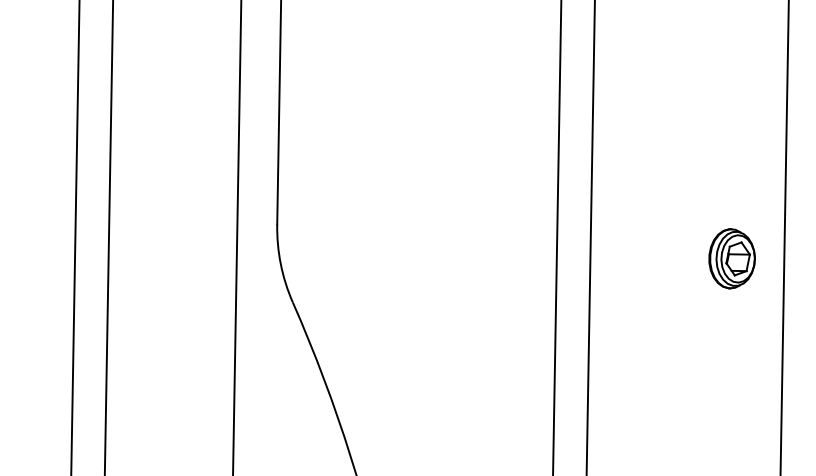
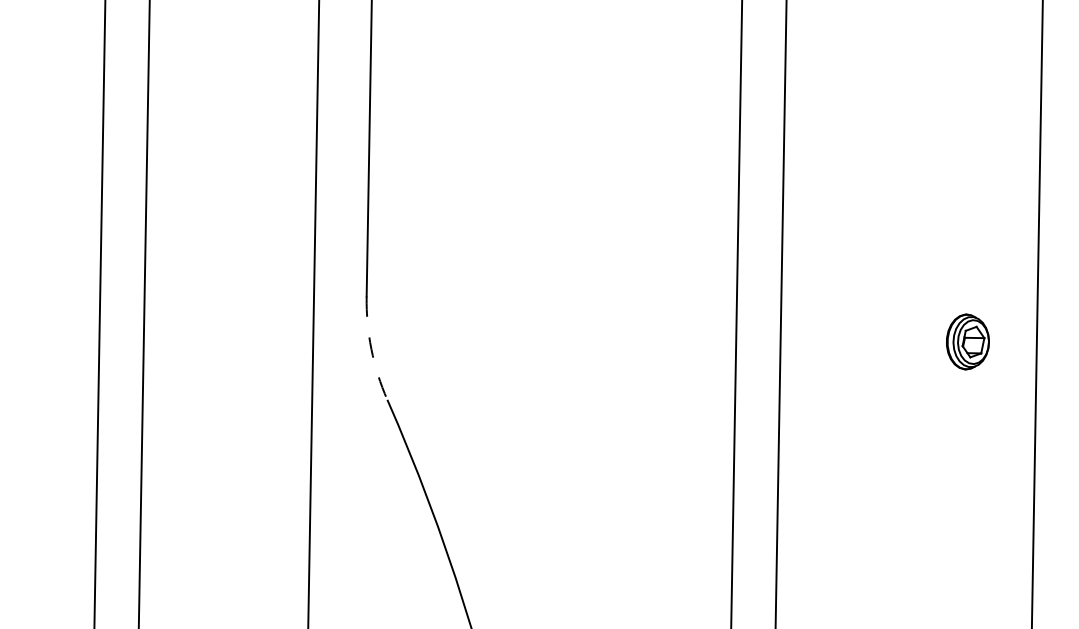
part: (731, 258) -> (967, 341), size x0.7
arc: (280, 264) -> (371, 349), solid -> dashed

